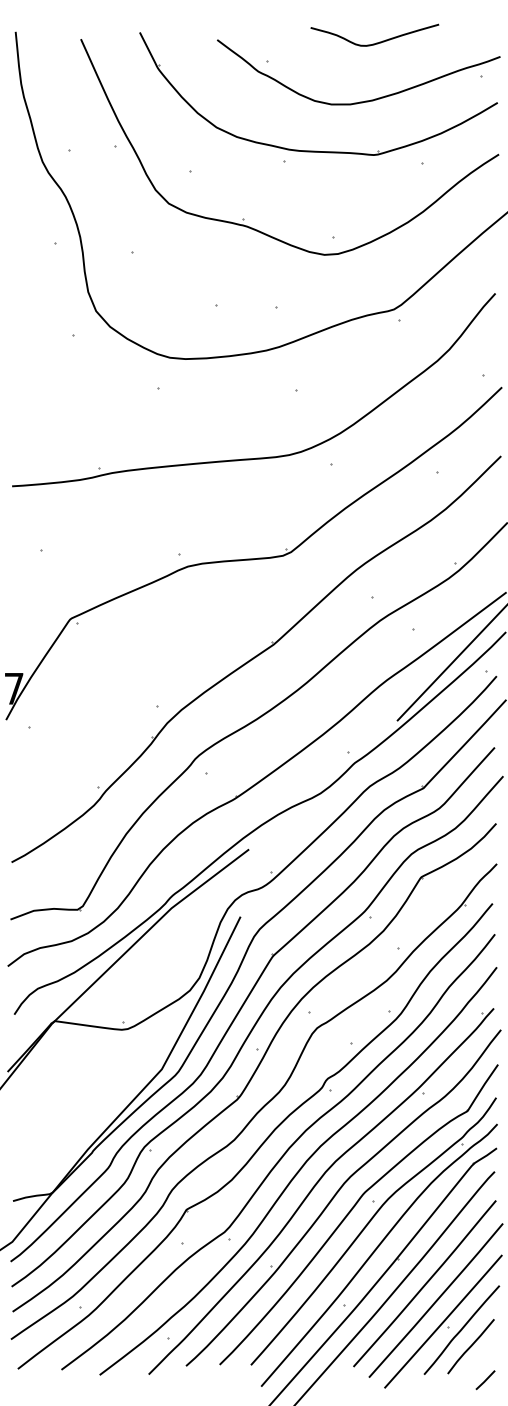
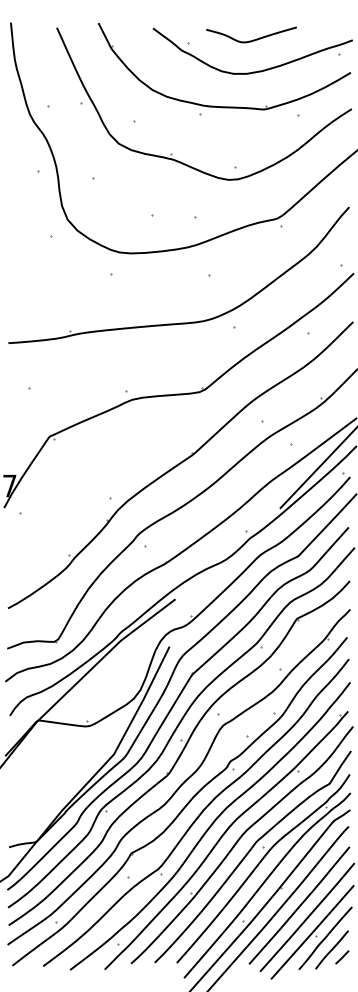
curve: (376, 42) -> (252, 40), moved
line: (485, 1380) -> (342, 957), moved

